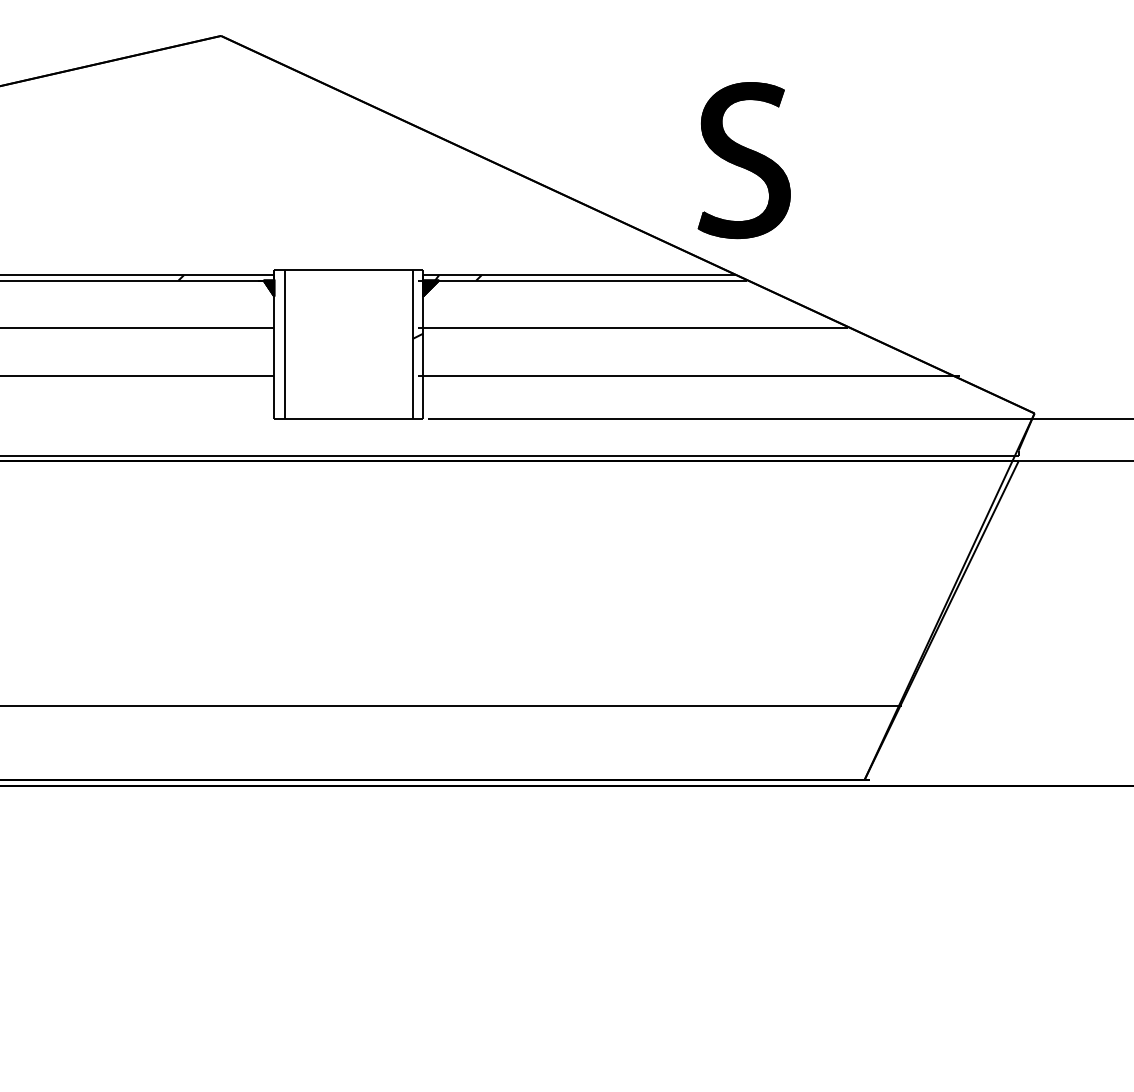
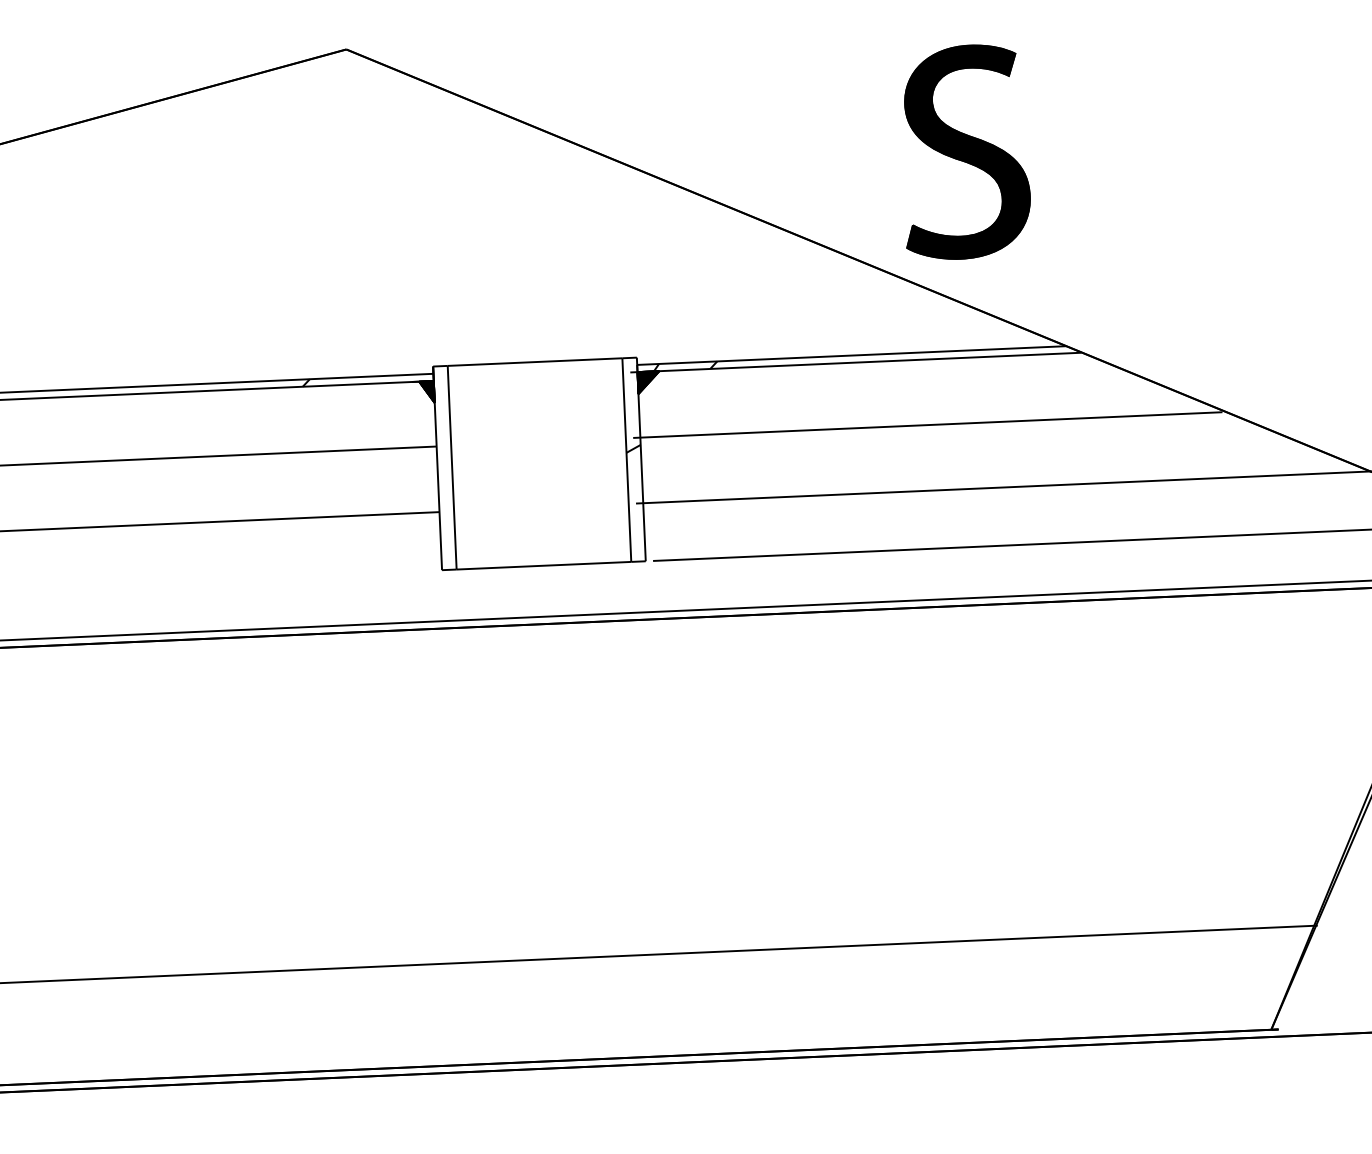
part: (743, 160) -> (964, 152), moved

